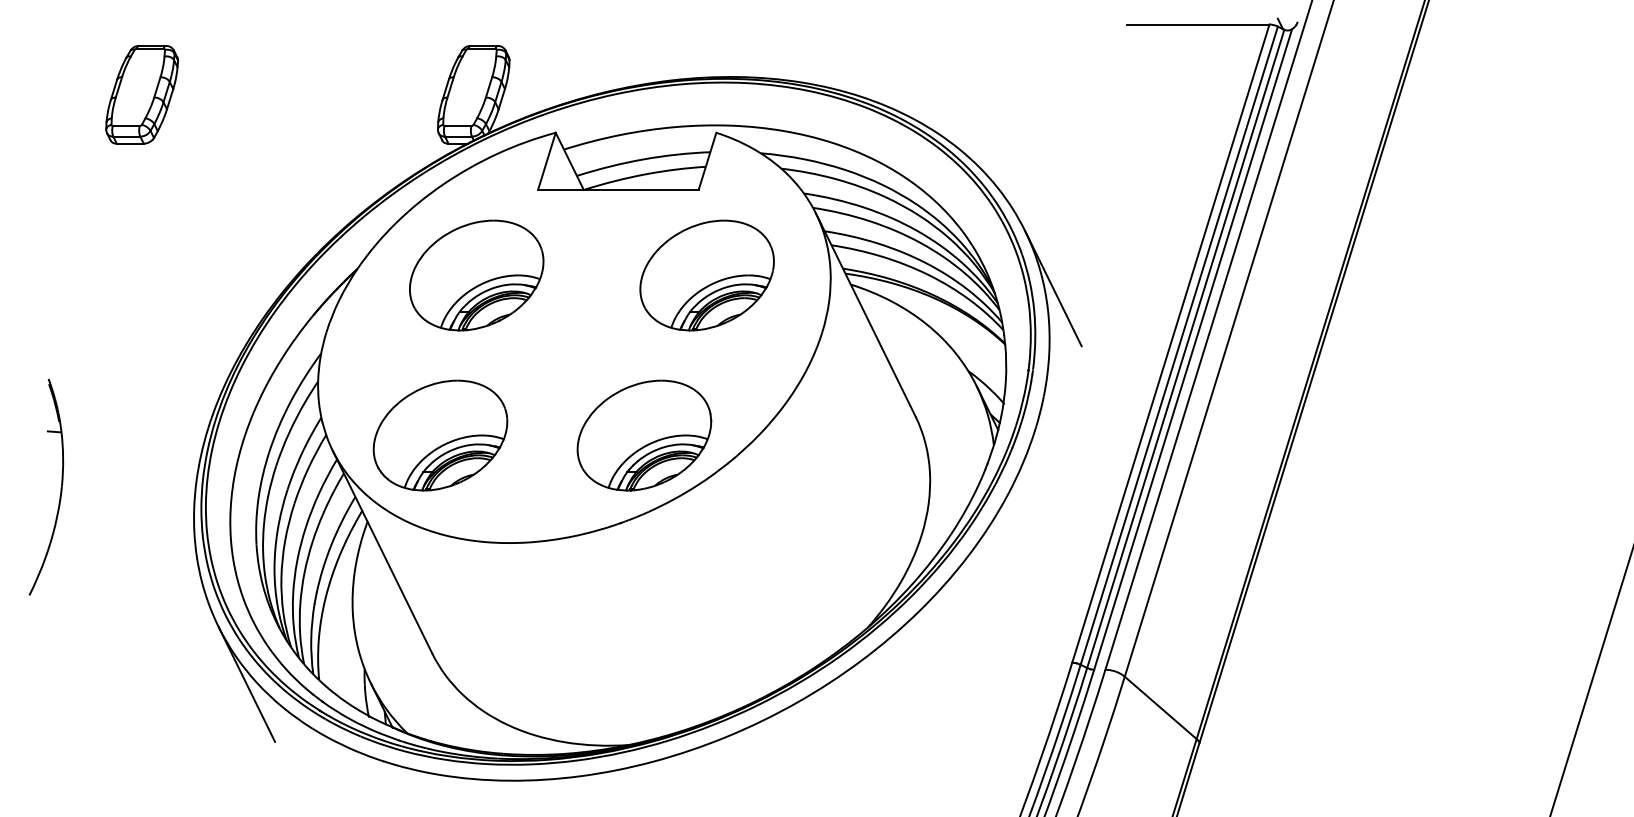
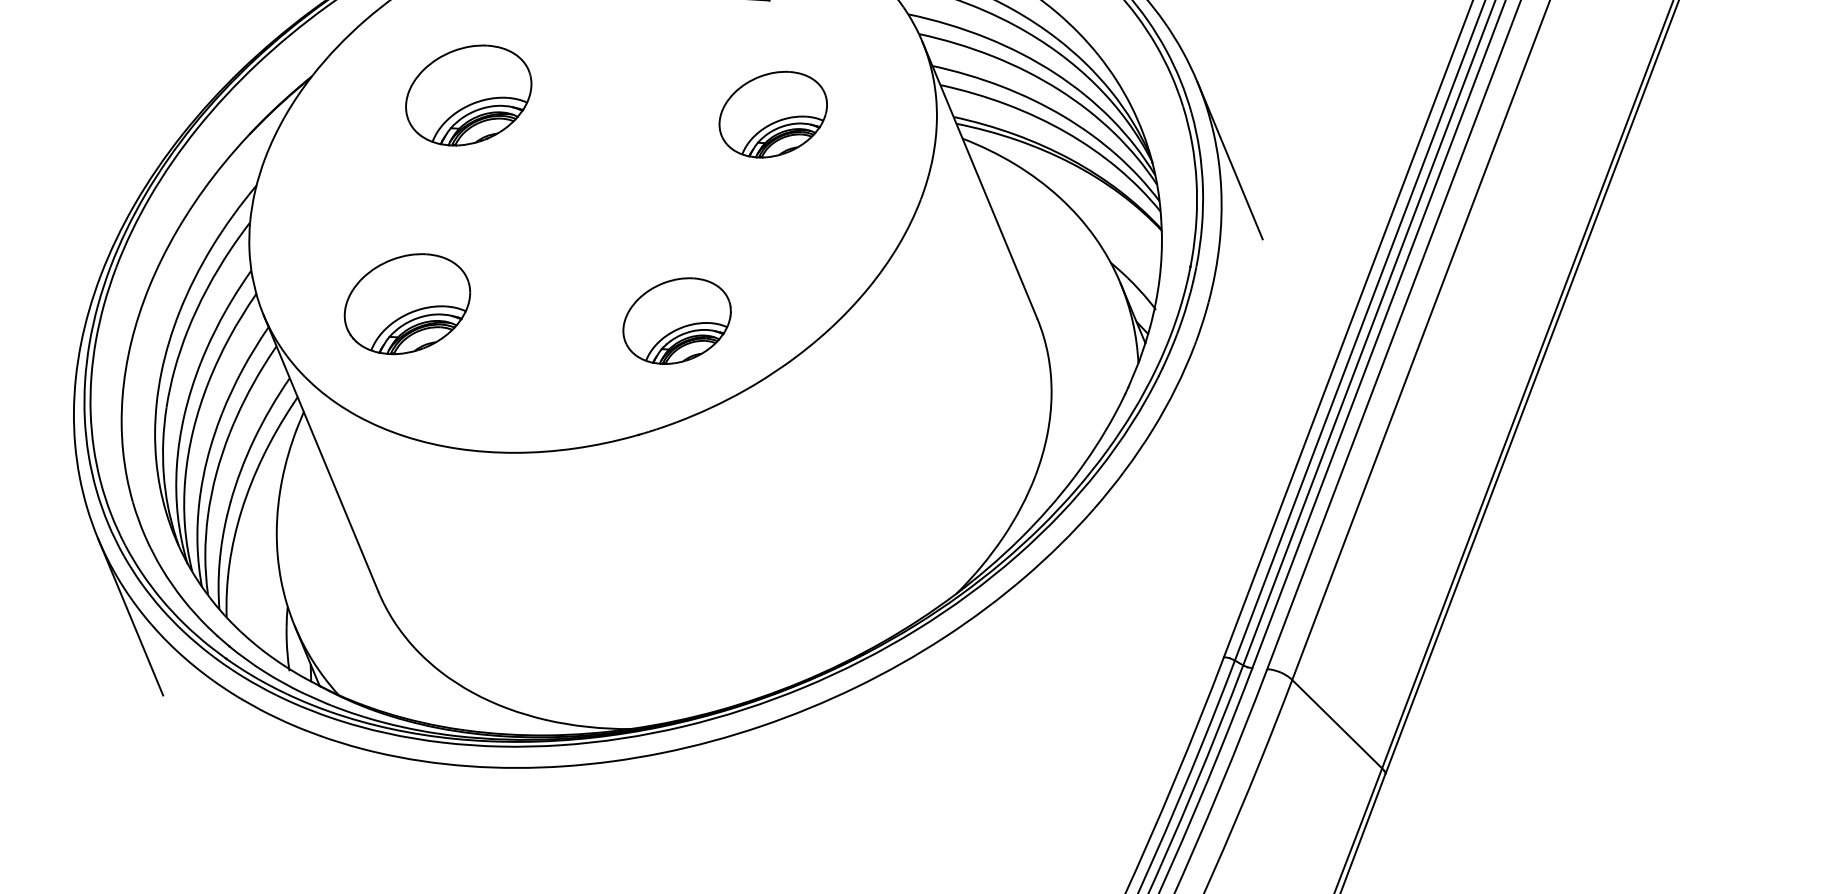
part: (476, 275) -> (468, 95), size x0.7
part: (706, 275) -> (772, 114), size x0.6
part: (440, 435) -> (407, 304), size x0.7
part: (644, 435) -> (677, 321), size x0.6

